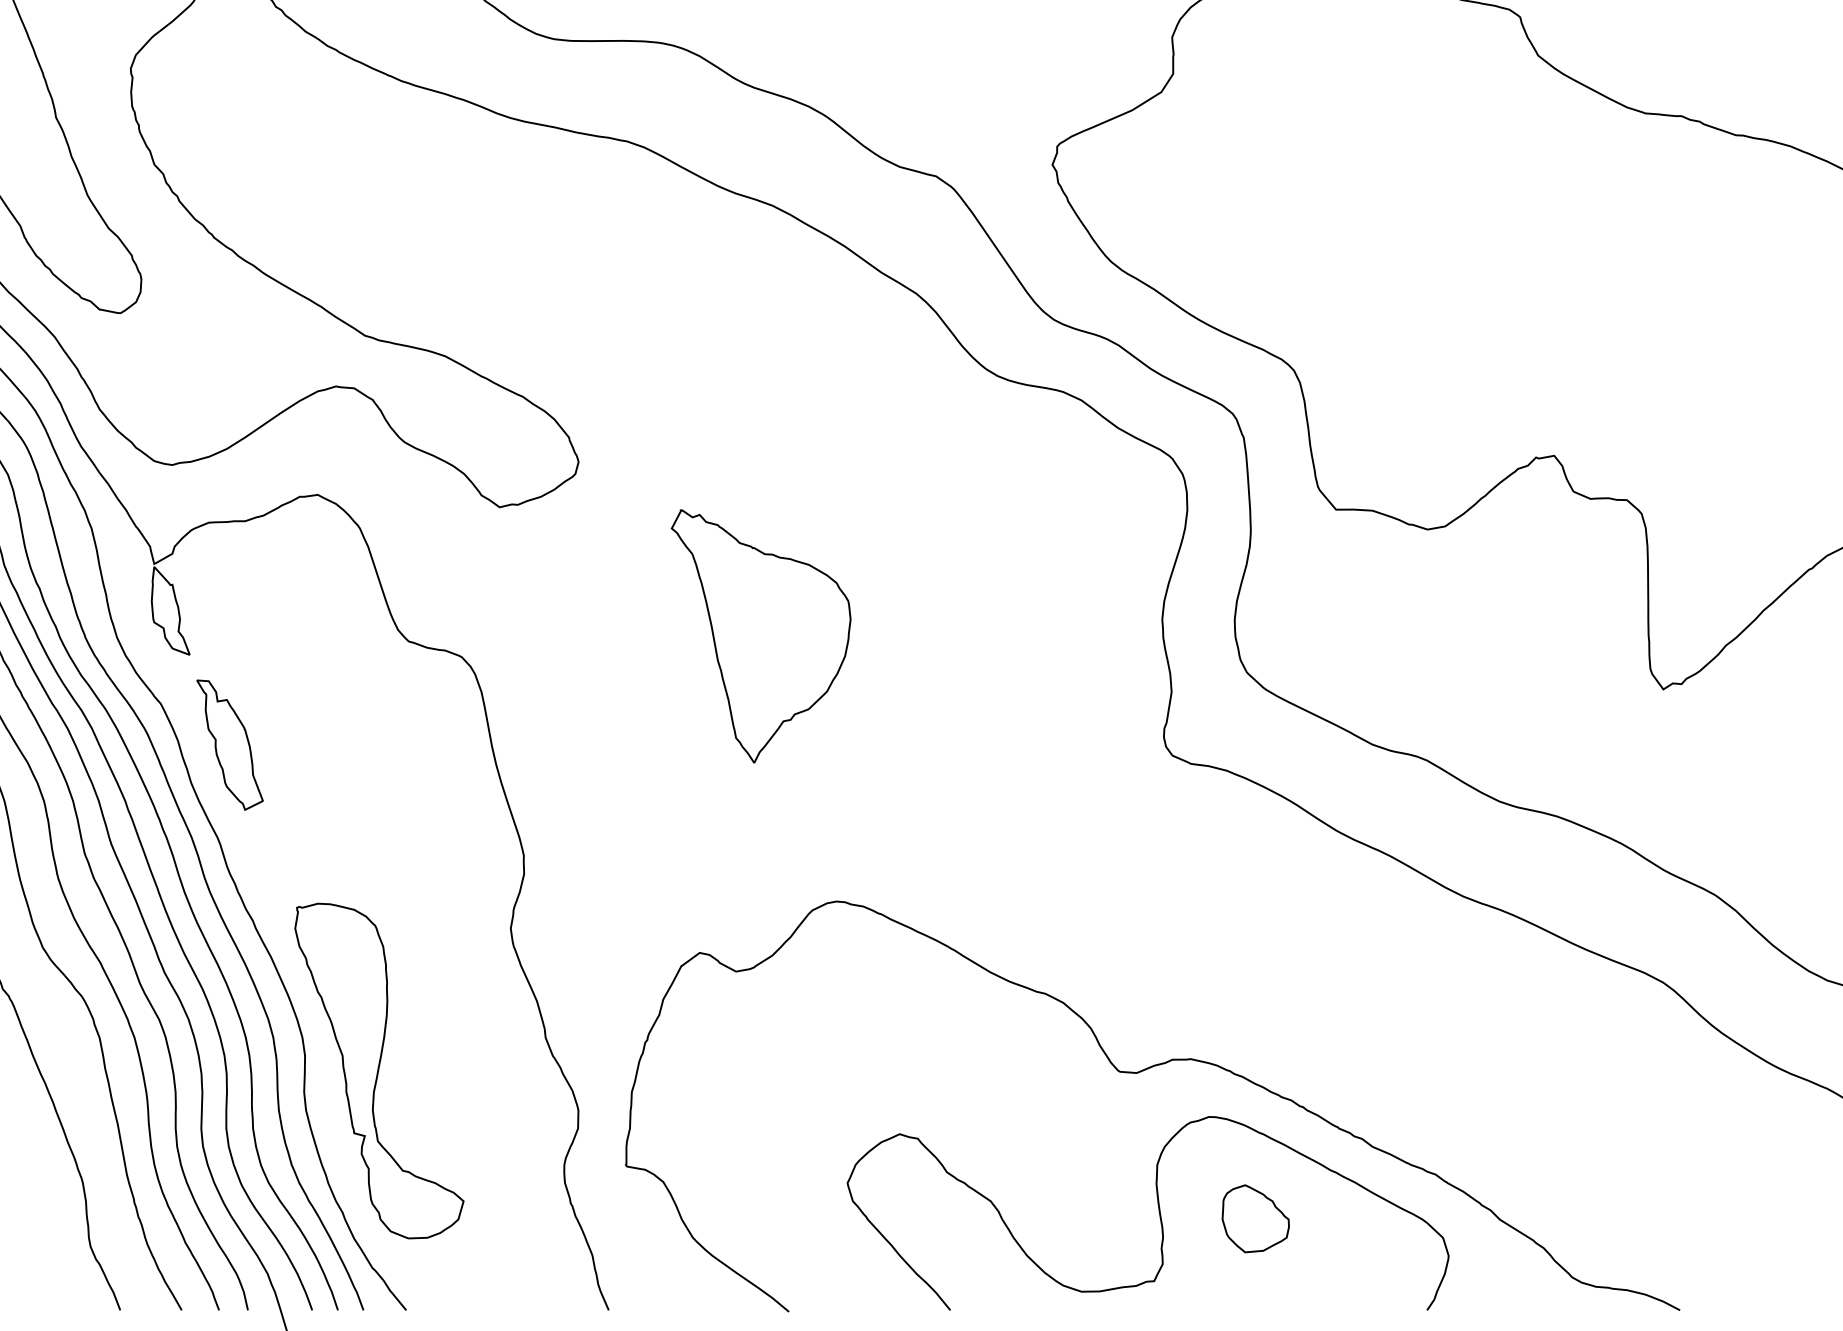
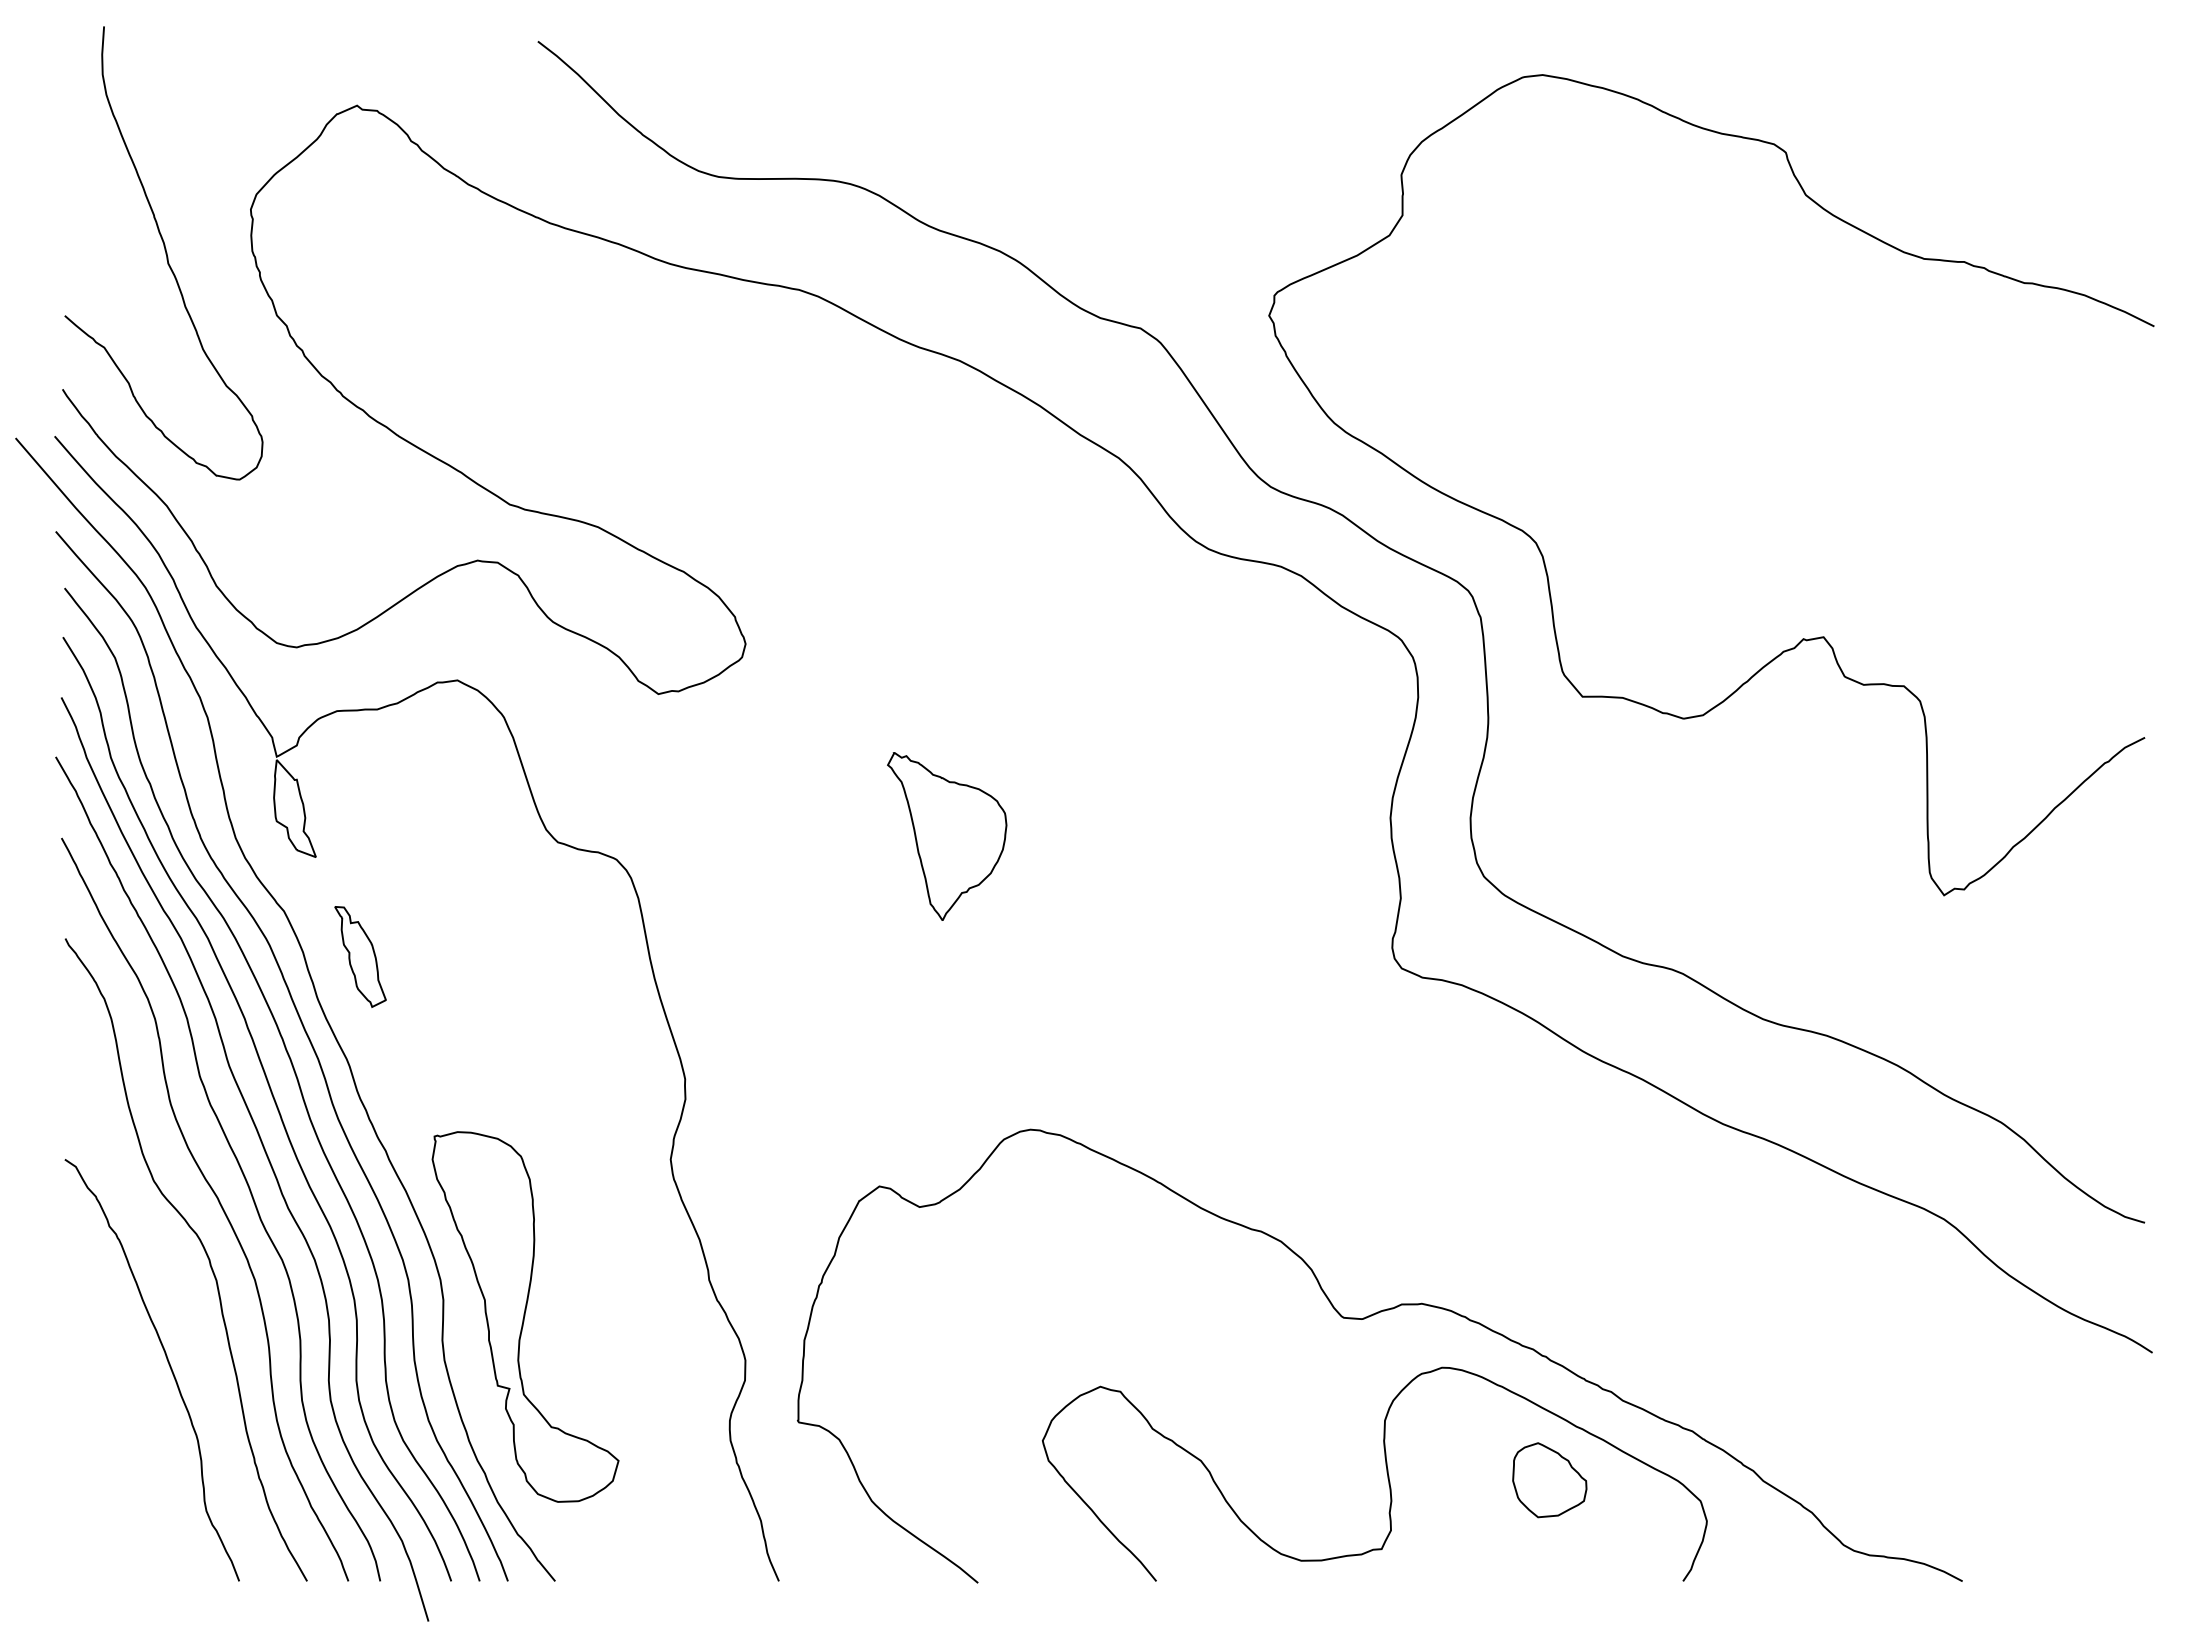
part: (760, 636) -> (946, 836), size x0.6
part: (230, 744) -> (360, 956), size x0.7
part: (1255, 1219) -> (1549, 1480), moved

